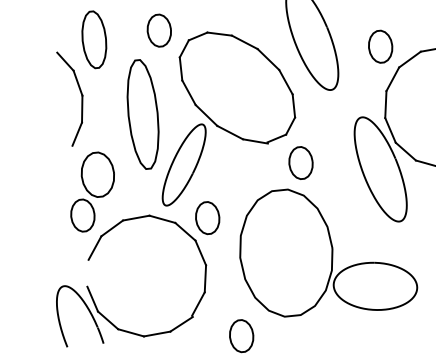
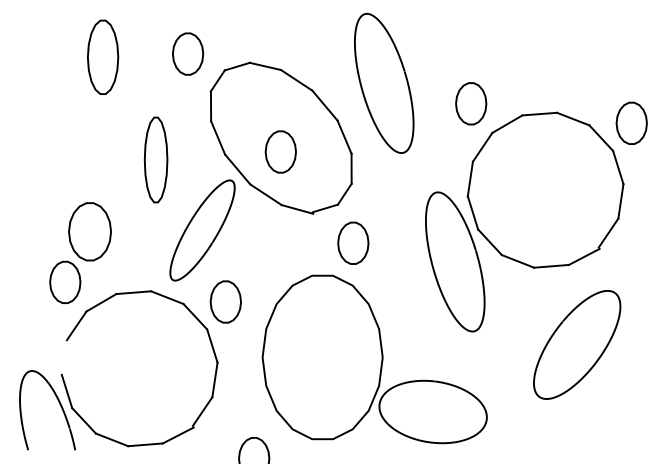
part: (237, 98) -> (280, 151), added
part: (81, 100) -> (78, 133), removed
part: (142, 114) -> (155, 159), size x0.6

